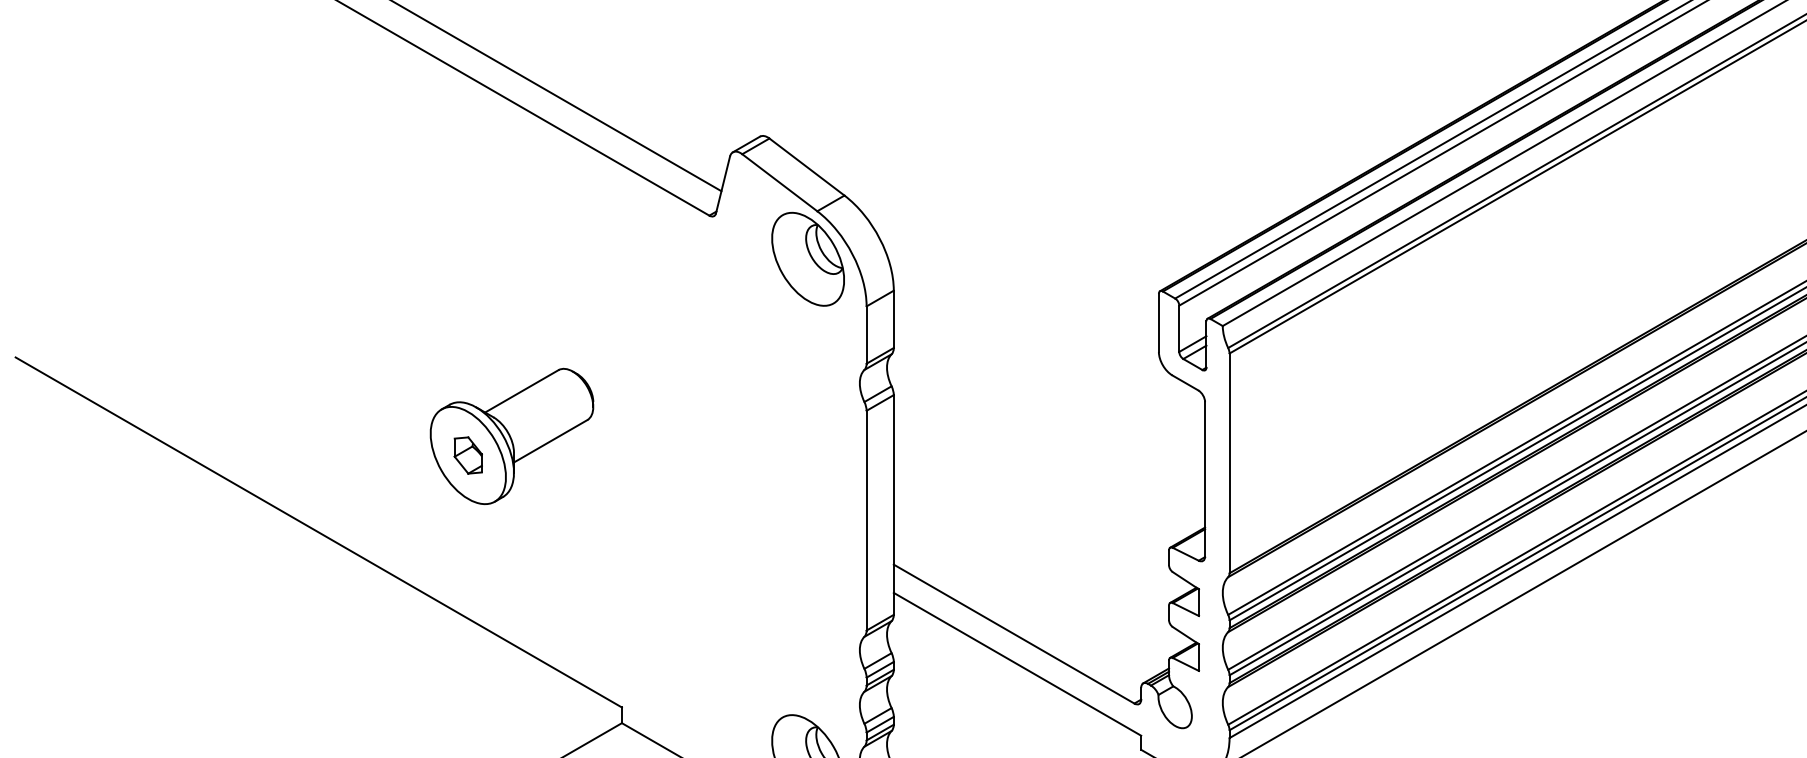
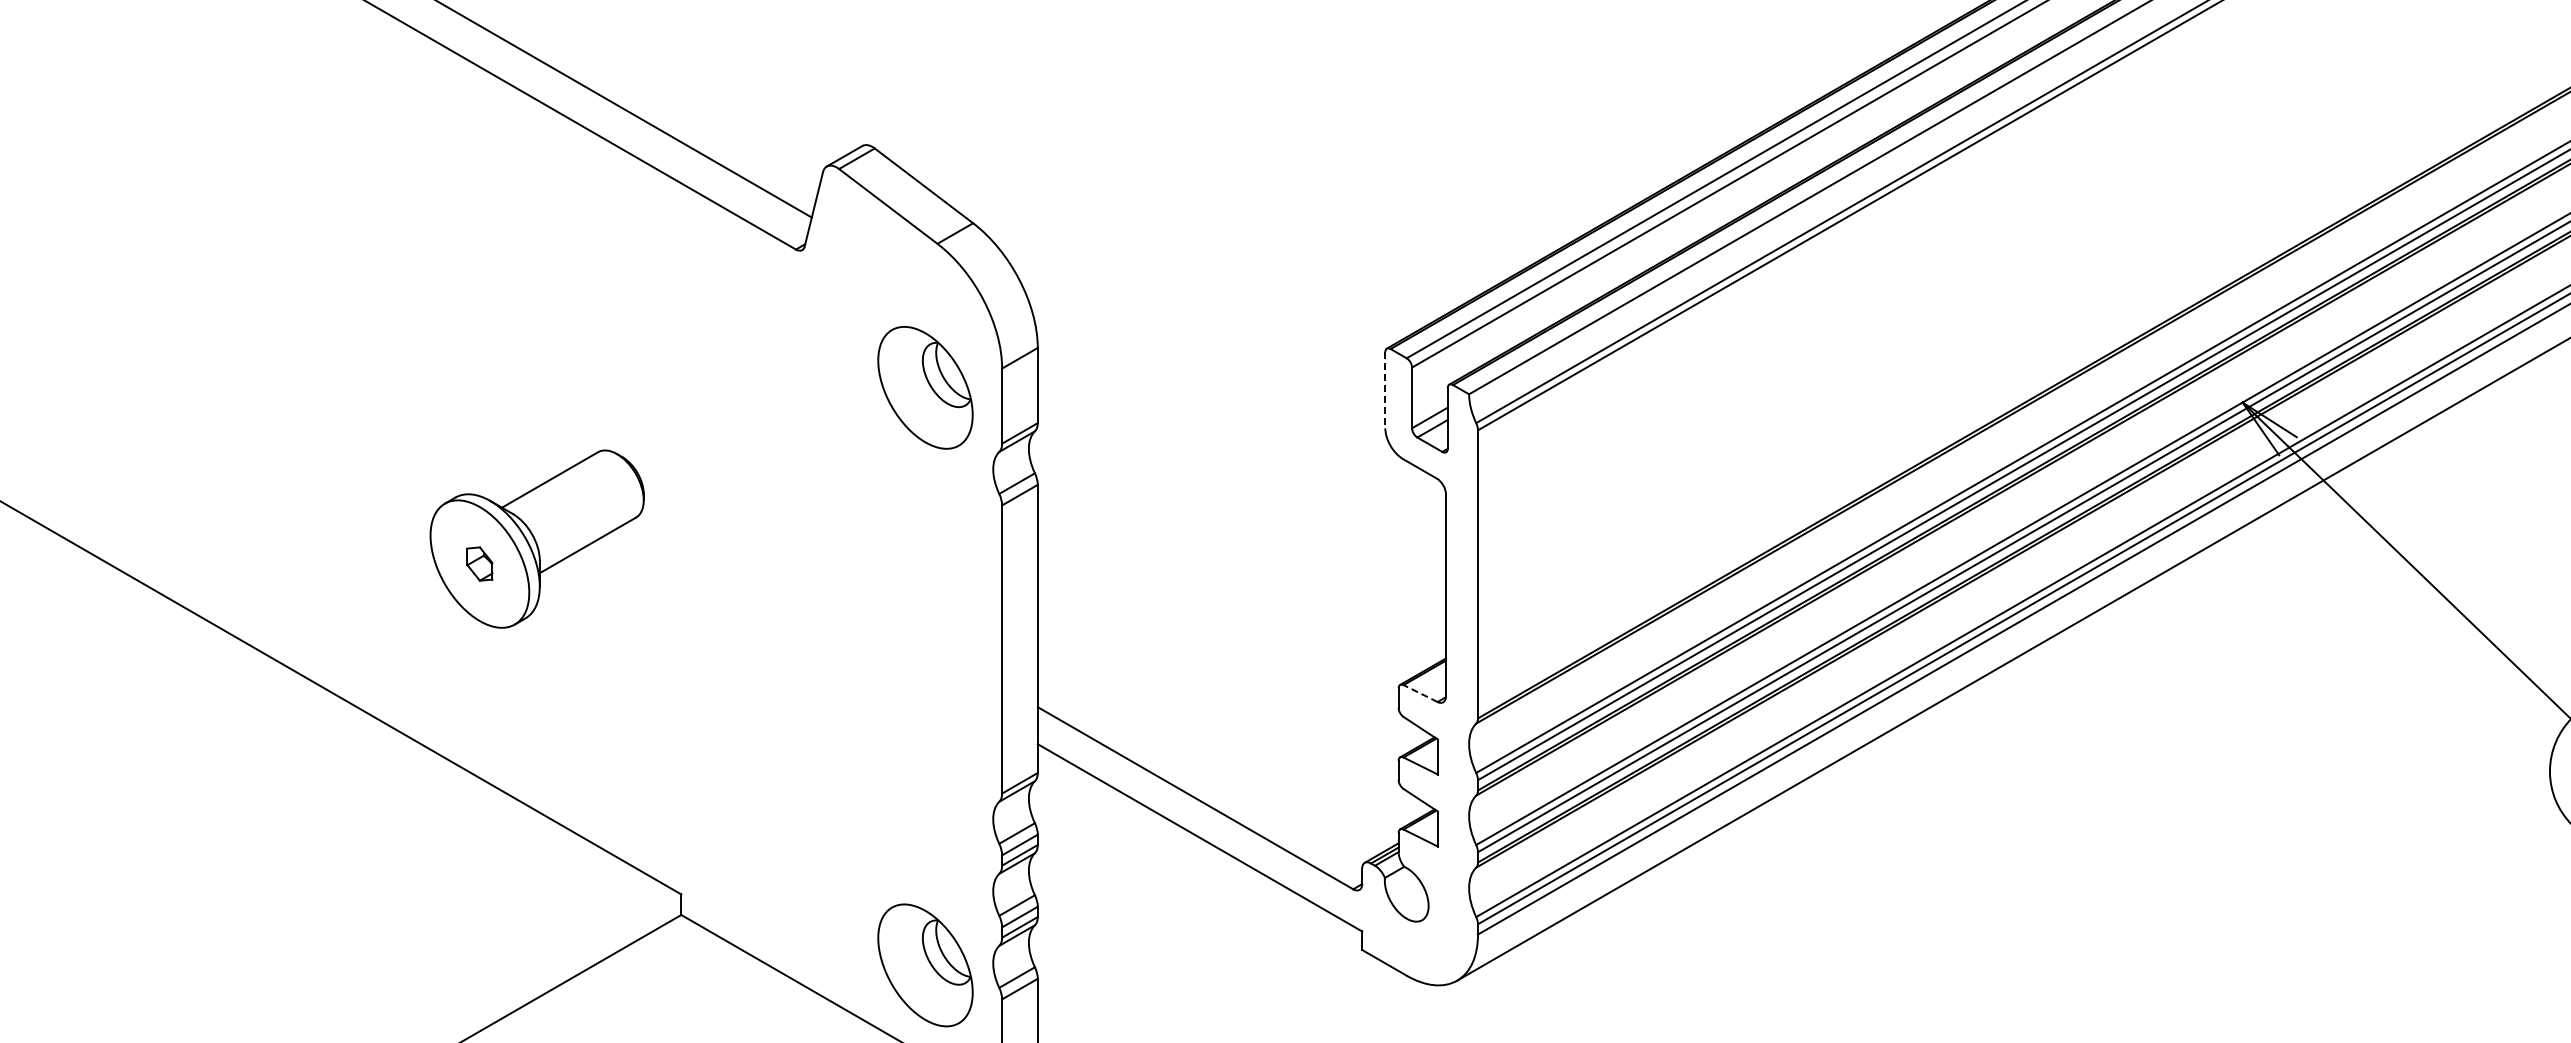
part: (808, 259) -> (925, 387), moved
line: (1159, 323) -> (1385, 390), solid -> dashed
part: (468, 455) -> (479, 563), size x0.7
line: (1185, 554) -> (1420, 693), solid -> dashed

